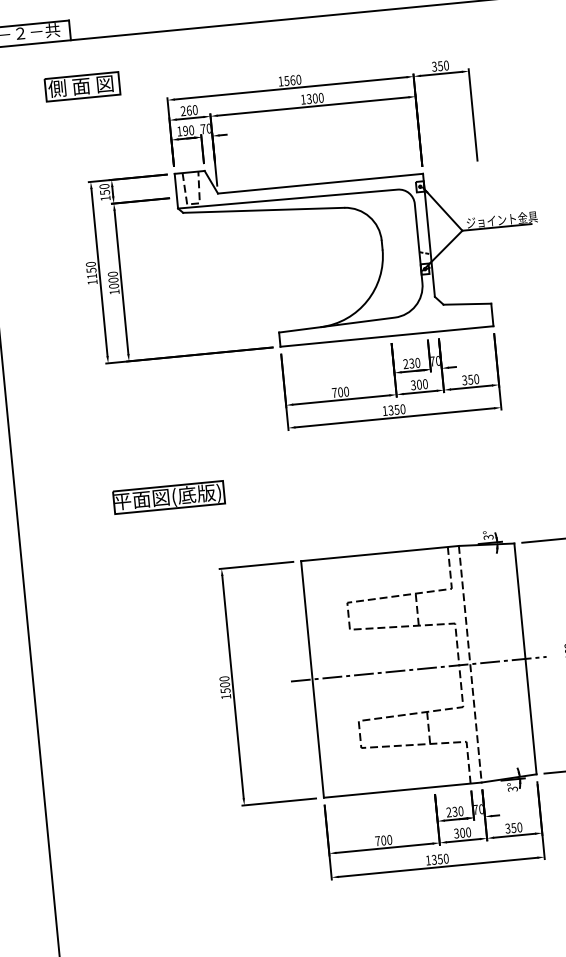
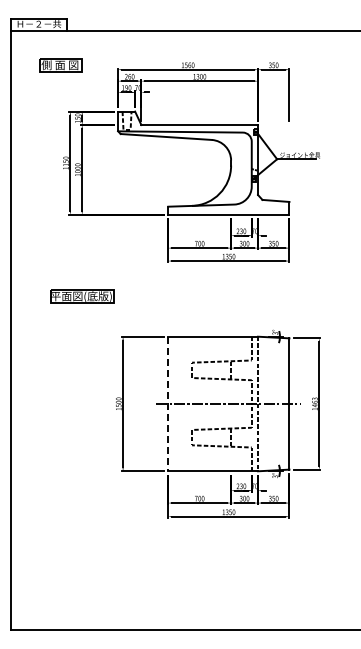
part: (81, 86) -> (60, 65), moved
part: (169, 497) -> (82, 296), moved
line: (312, 680) -> (168, 404), solid -> dashed

